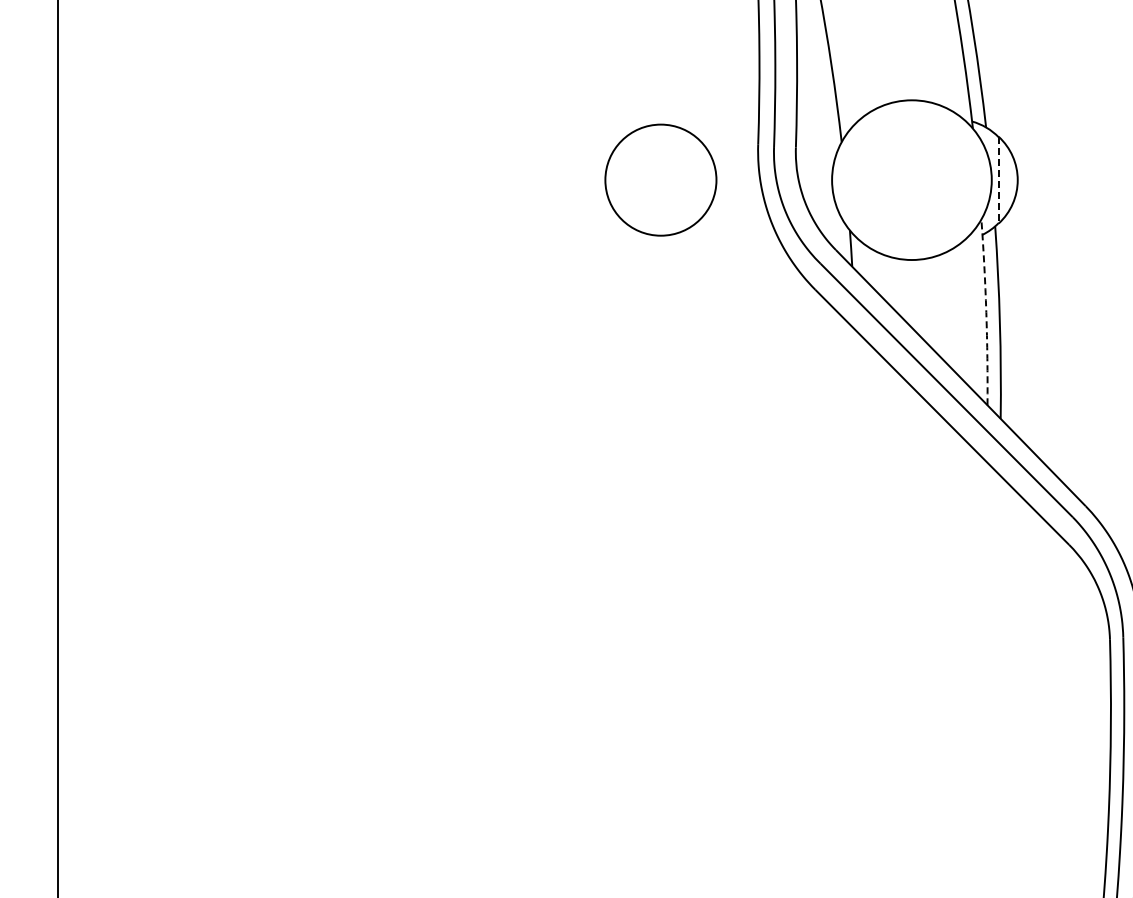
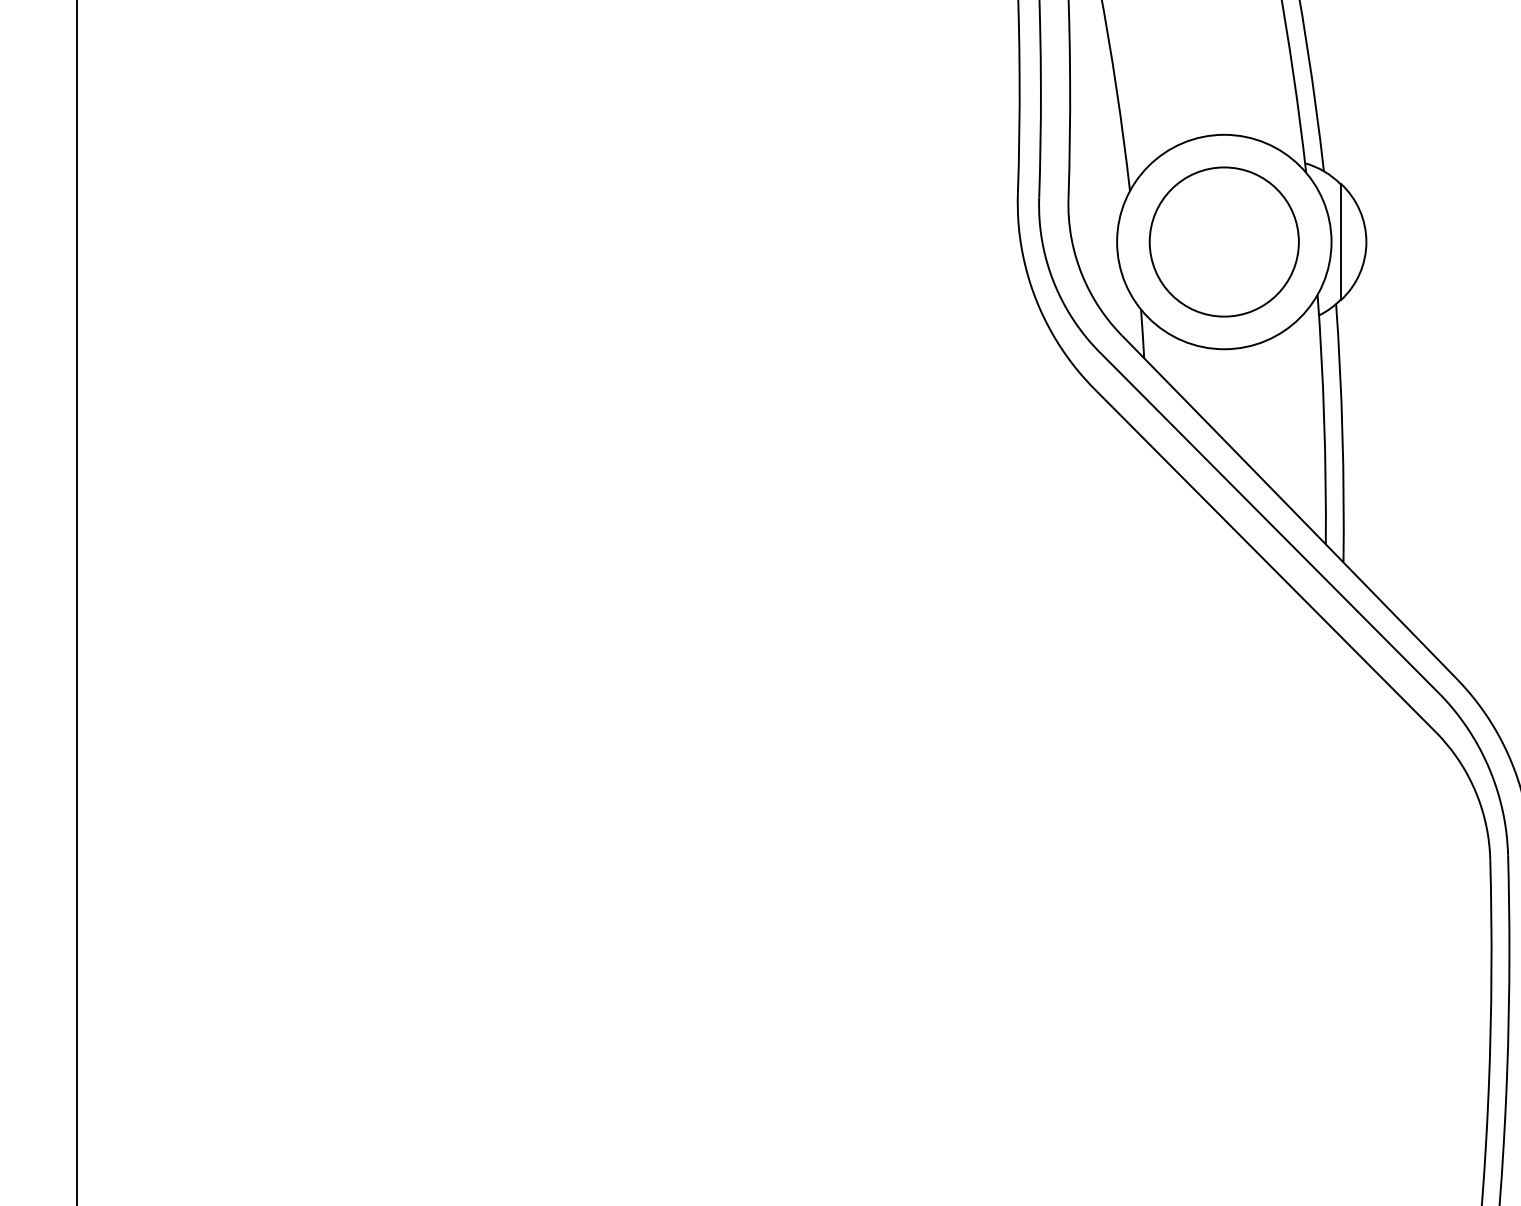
circle: (660, 179) -> (1223, 241), moved
line: (998, 180) -> (1340, 242), dashed -> solid
arc: (986, 312) -> (1324, 419), dashed -> solid

